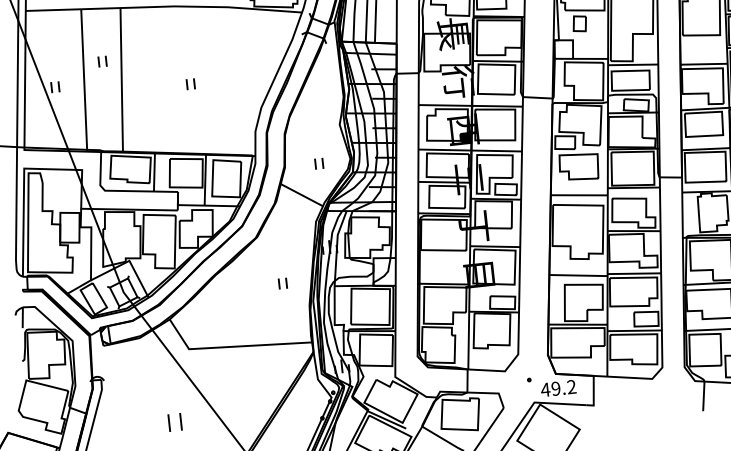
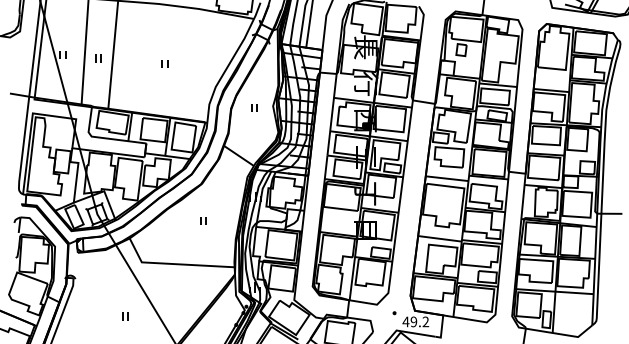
part: (102, 61) -> (98, 58), moved
part: (319, 163) -> (254, 107), moved
part: (282, 283) -> (203, 220), moved
part: (175, 422) -> (125, 316), size x0.62

